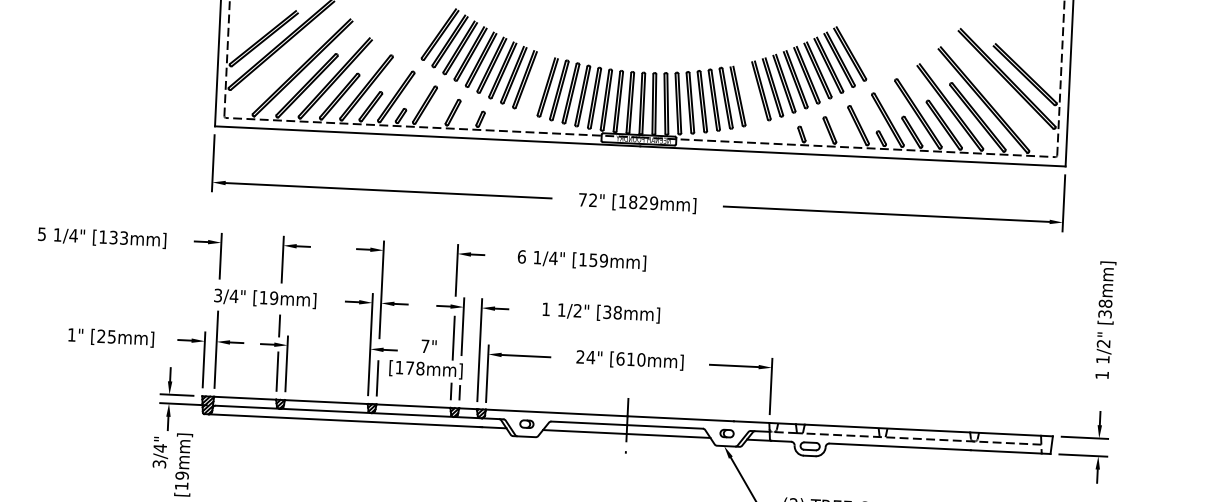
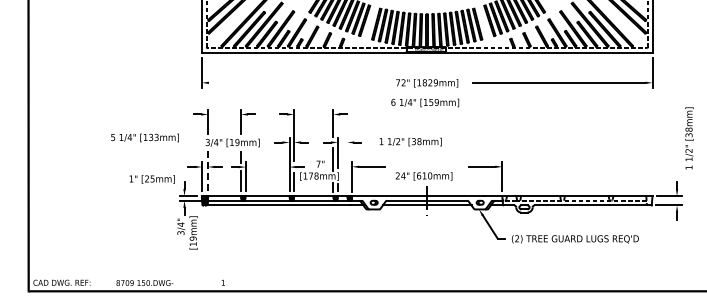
line: (387, 190) -> (294, 82), removed
text: (101, 237) -> (144, 137), moved
text: (582, 259) -> (425, 102), moved
text: (1105, 320) -> (689, 138), moved
text: (109, 337) -> (151, 179), moved
line: (217, 348) -> (208, 170), solid -> dashed
line: (479, 349) -> (347, 164), removed
text: (628, 360) -> (423, 176), moved

